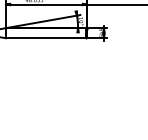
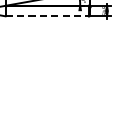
line: (46, 38) -> (47, 16), solid -> dashed

